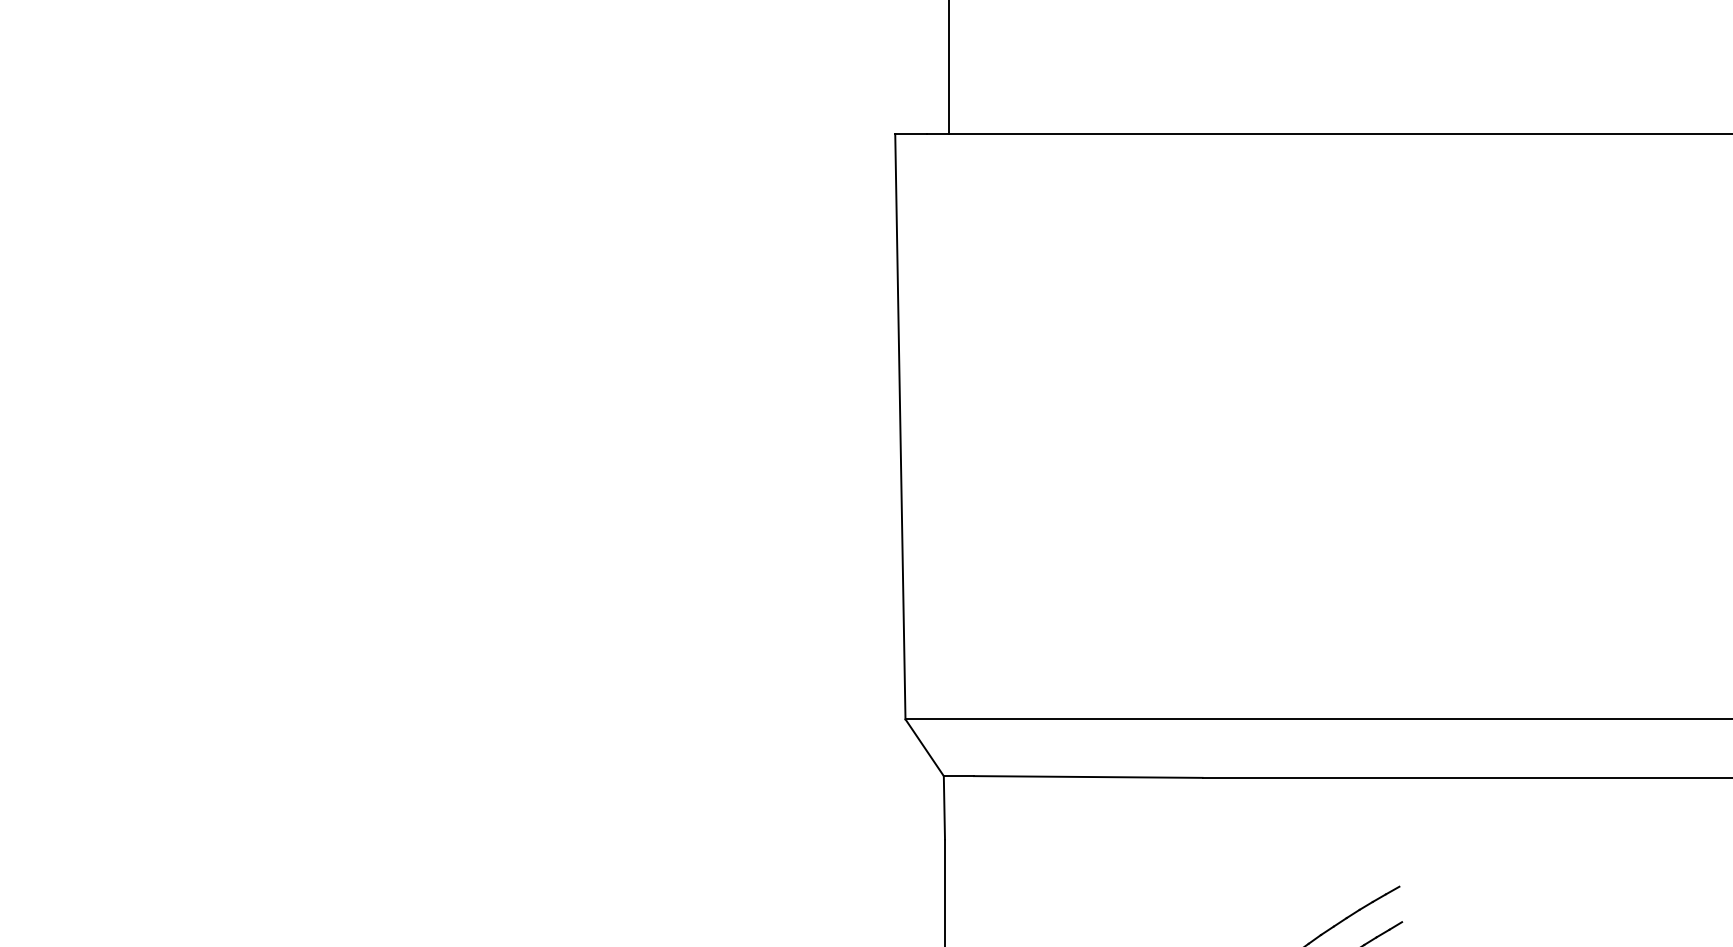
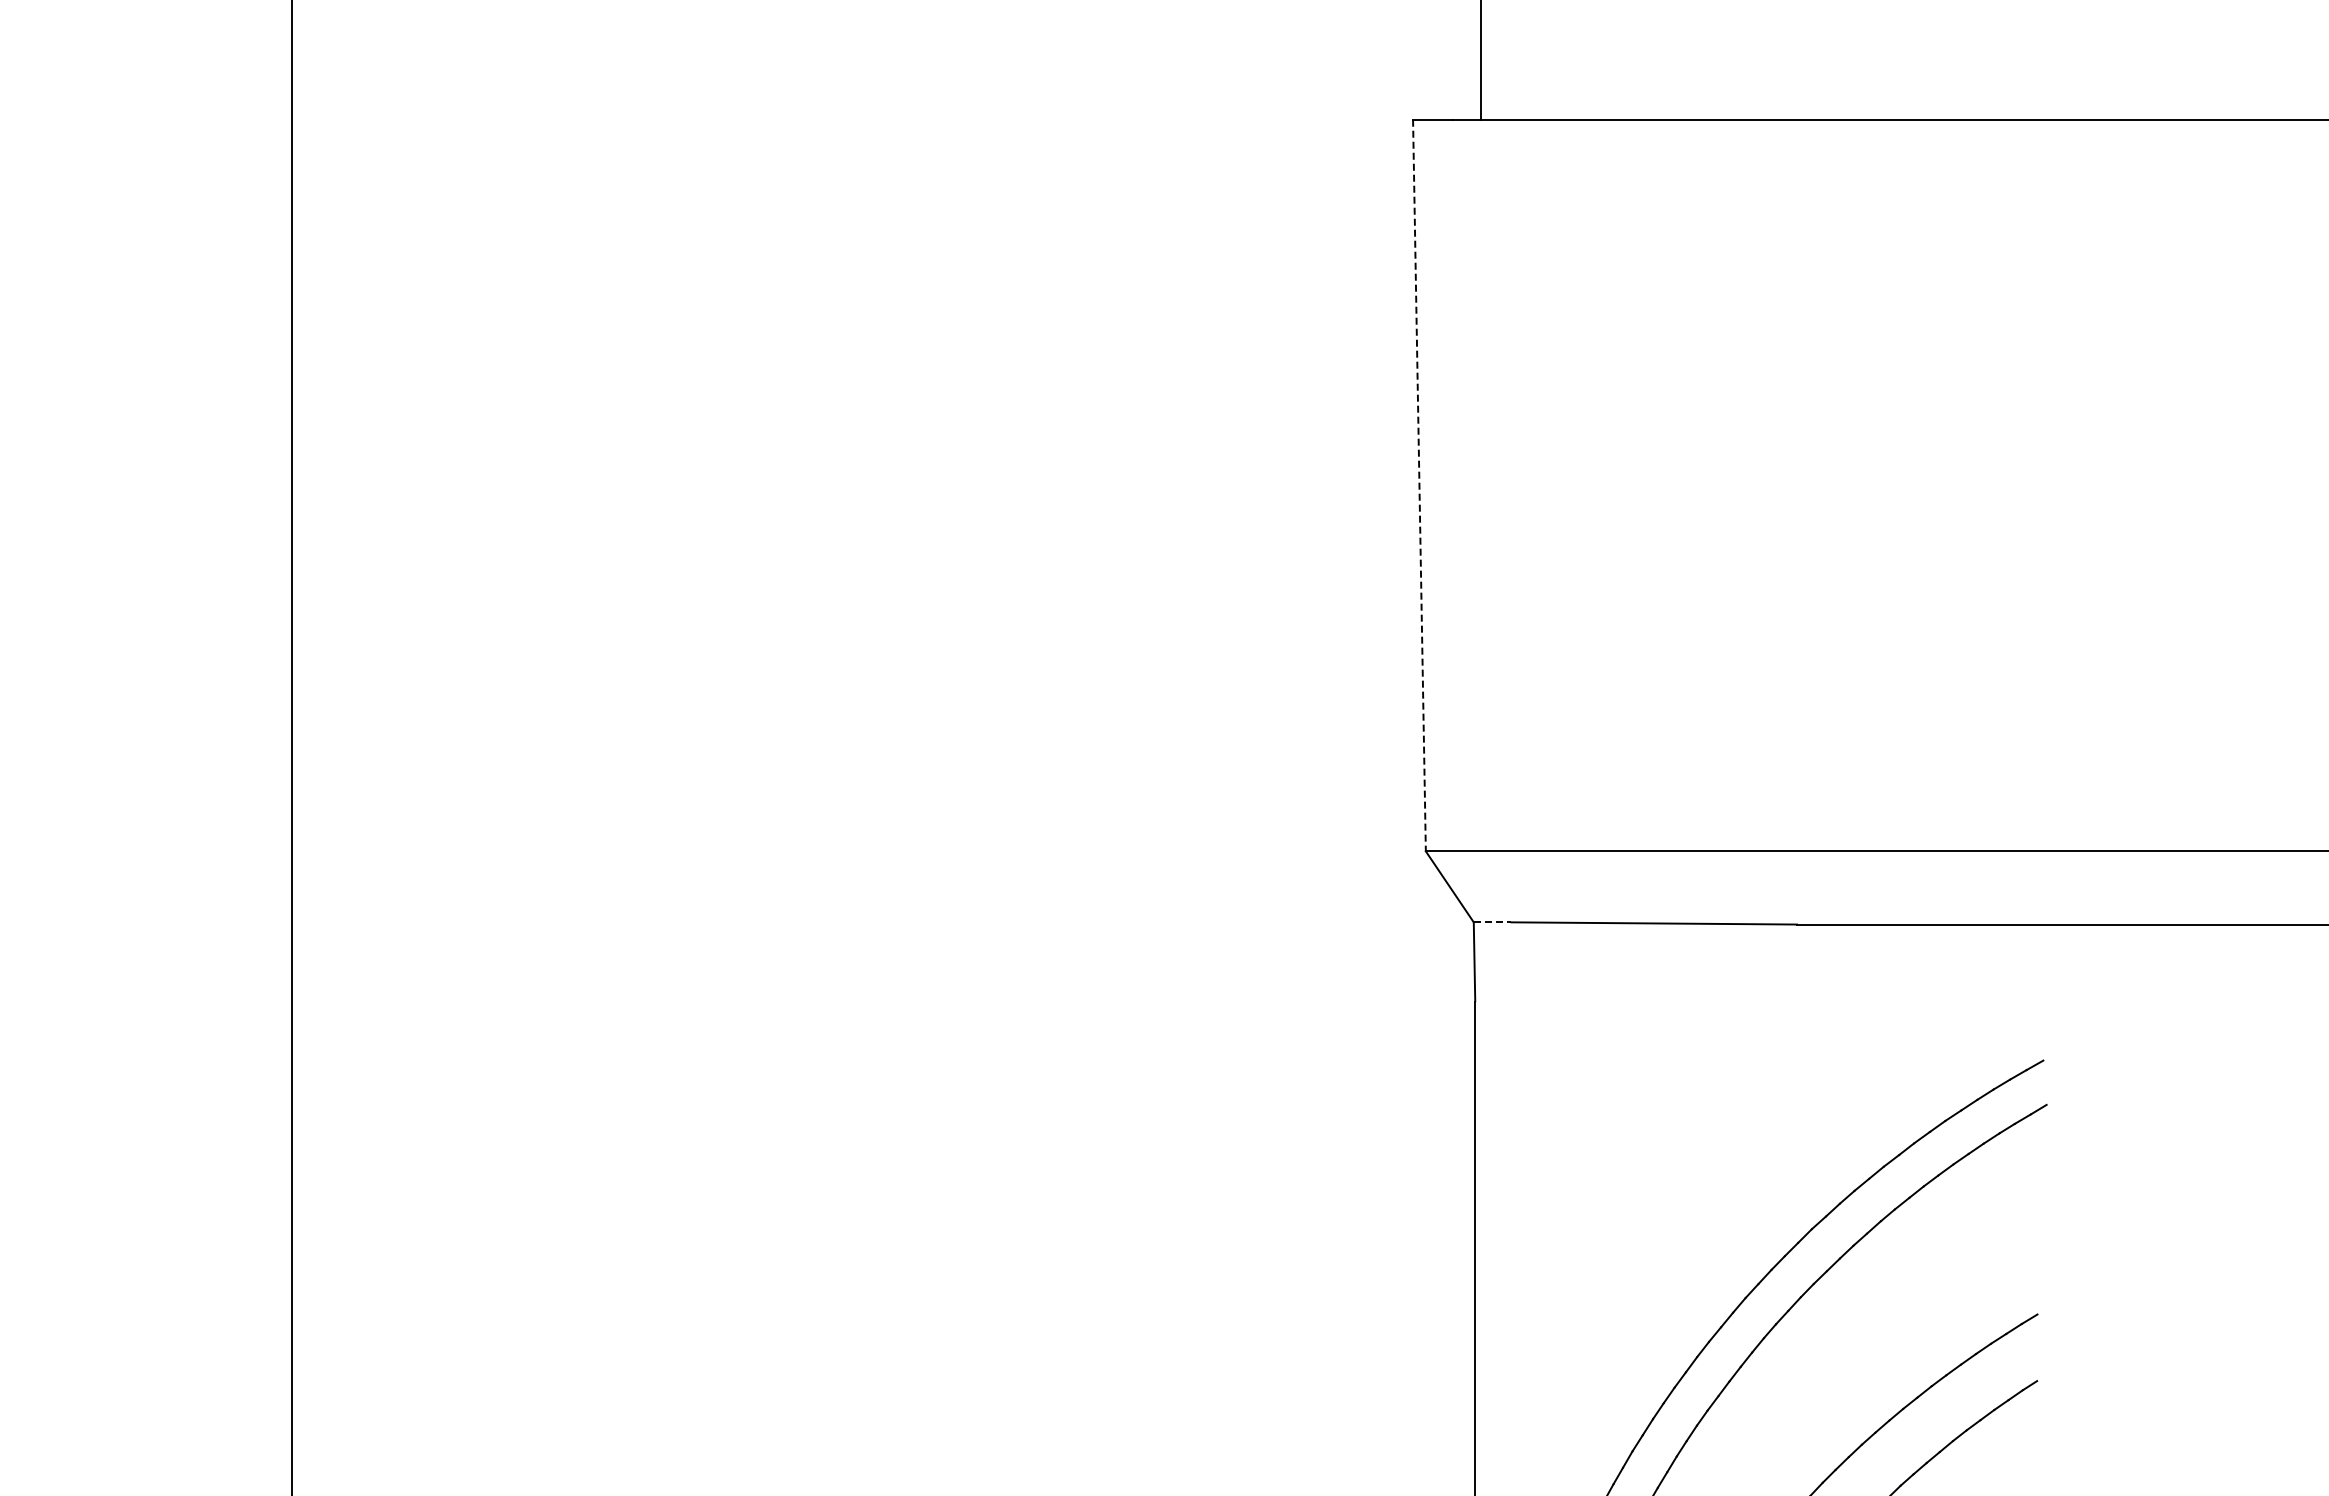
line: (900, 426) -> (1419, 485), solid -> dashed
line: (958, 776) -> (1492, 922), solid -> dashed

